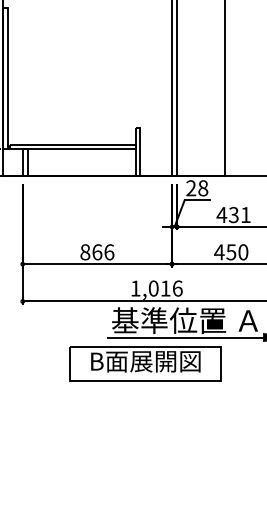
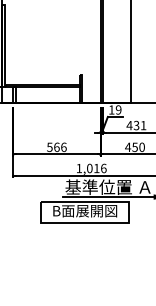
text: (196, 187) -> (114, 109), 28 -> 19
text: (84, 250) -> (49, 146), 866 -> 566

